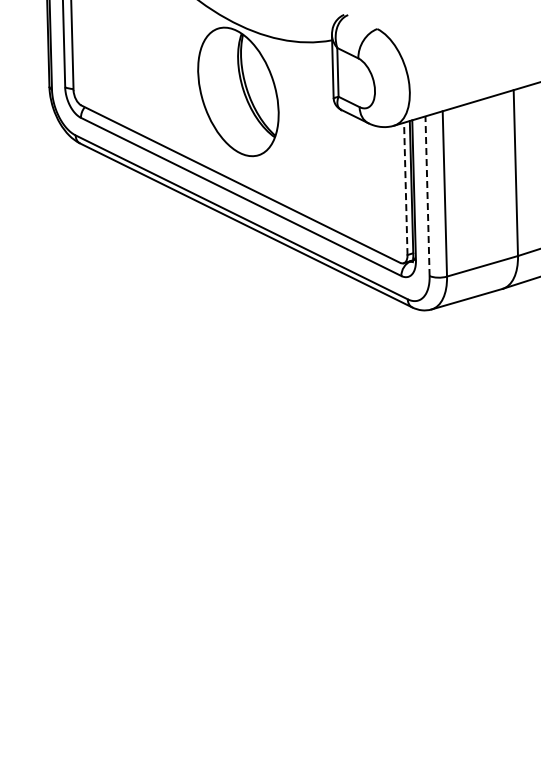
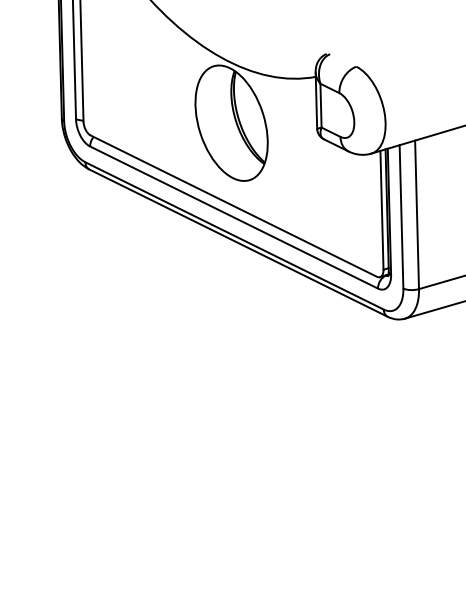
line: (405, 188) -> (381, 209), dashed -> solid
line: (427, 196) -> (401, 217), dashed -> solid

